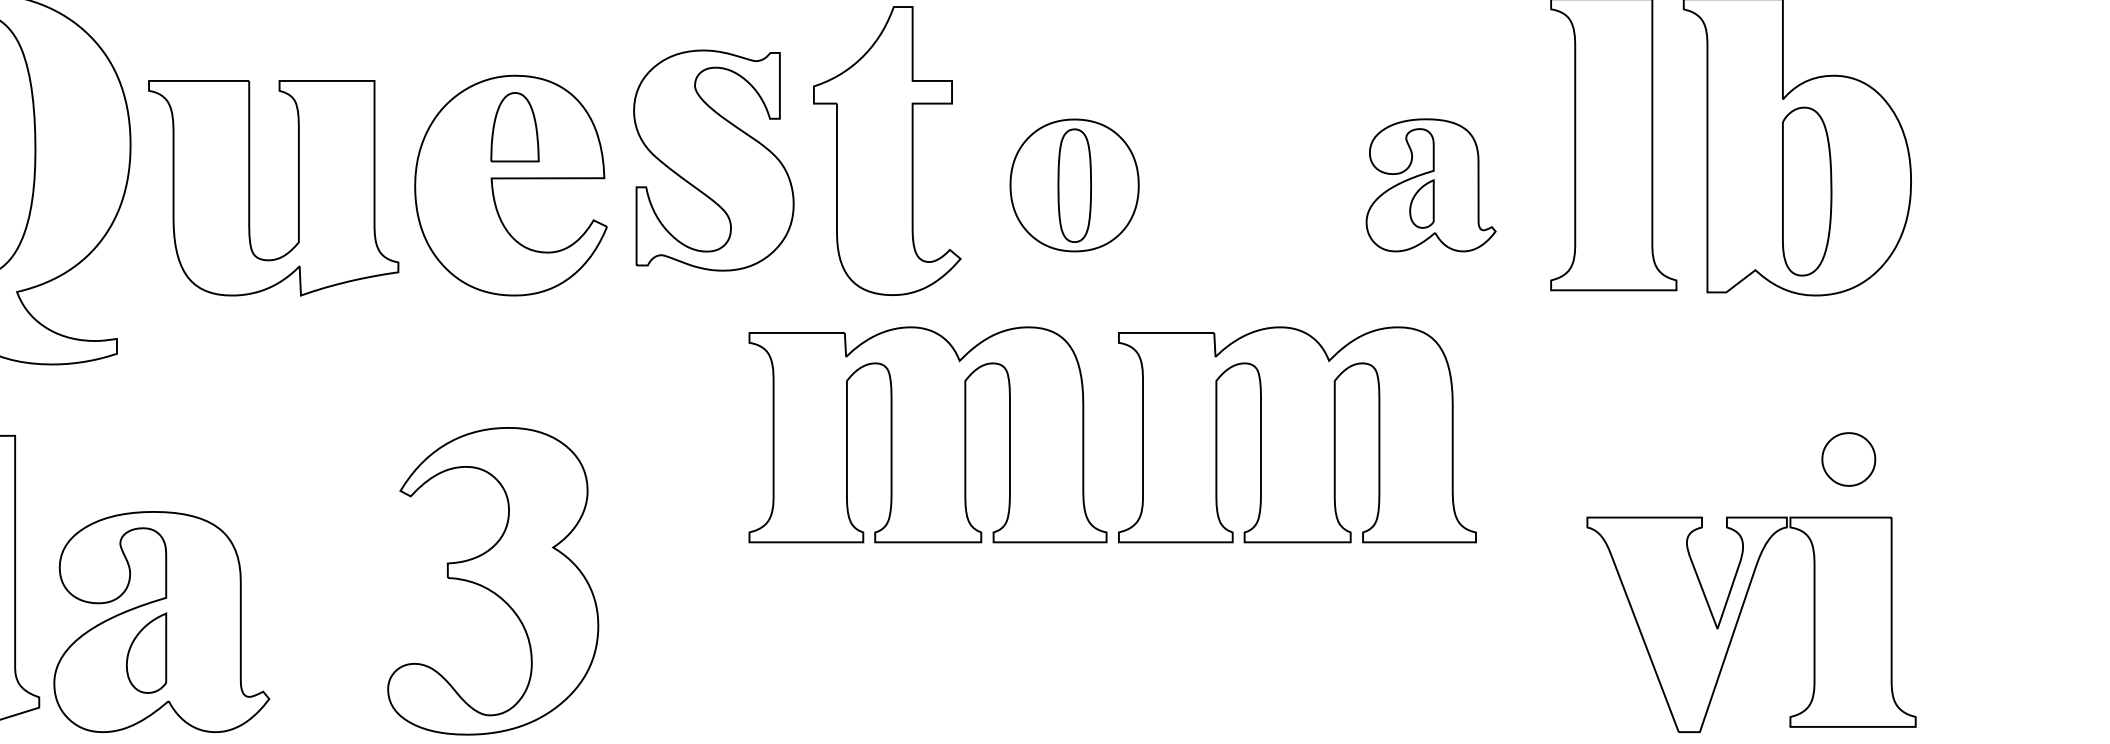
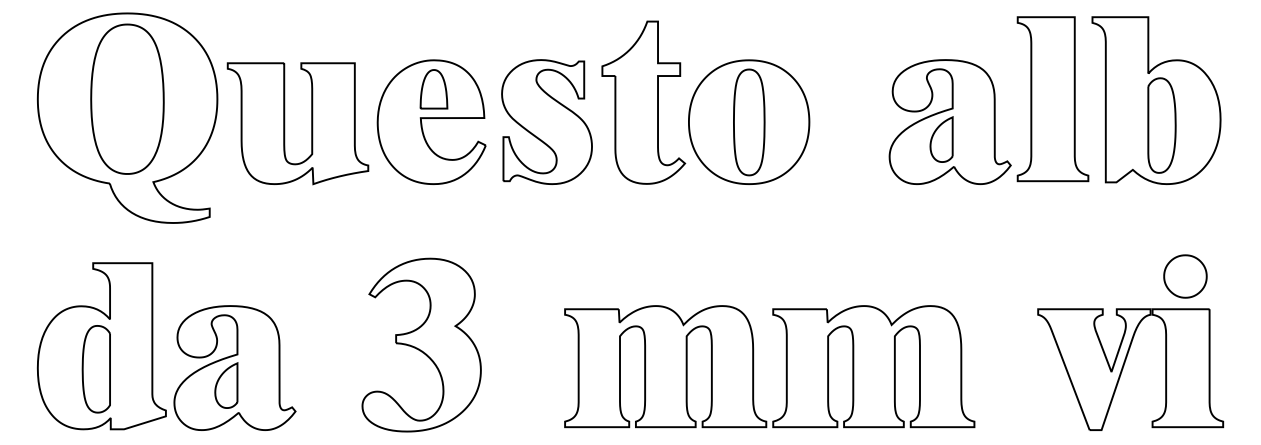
part: (712, 159) -> (546, 121), moved
part: (1075, 184) -> (749, 121), size x1.67
part: (1430, 184) -> (949, 121), size x1.67
part: (1085, 434) -> (754, 366), moved
part: (1848, 459) -> (1185, 276), size x1.43

